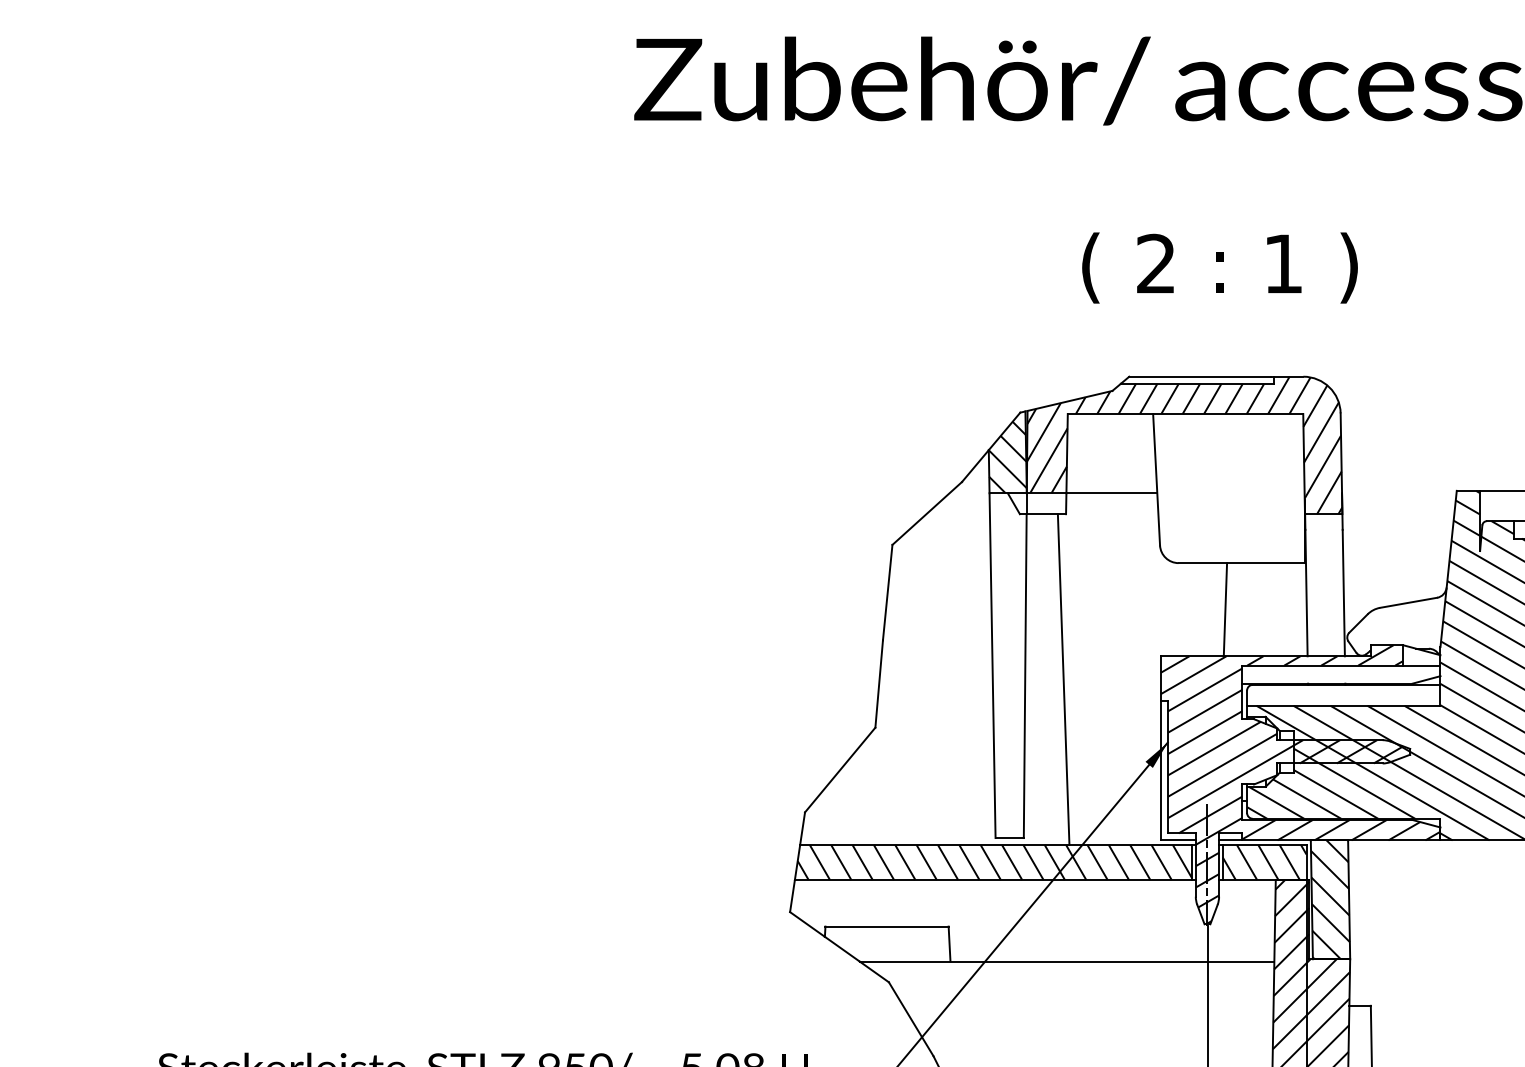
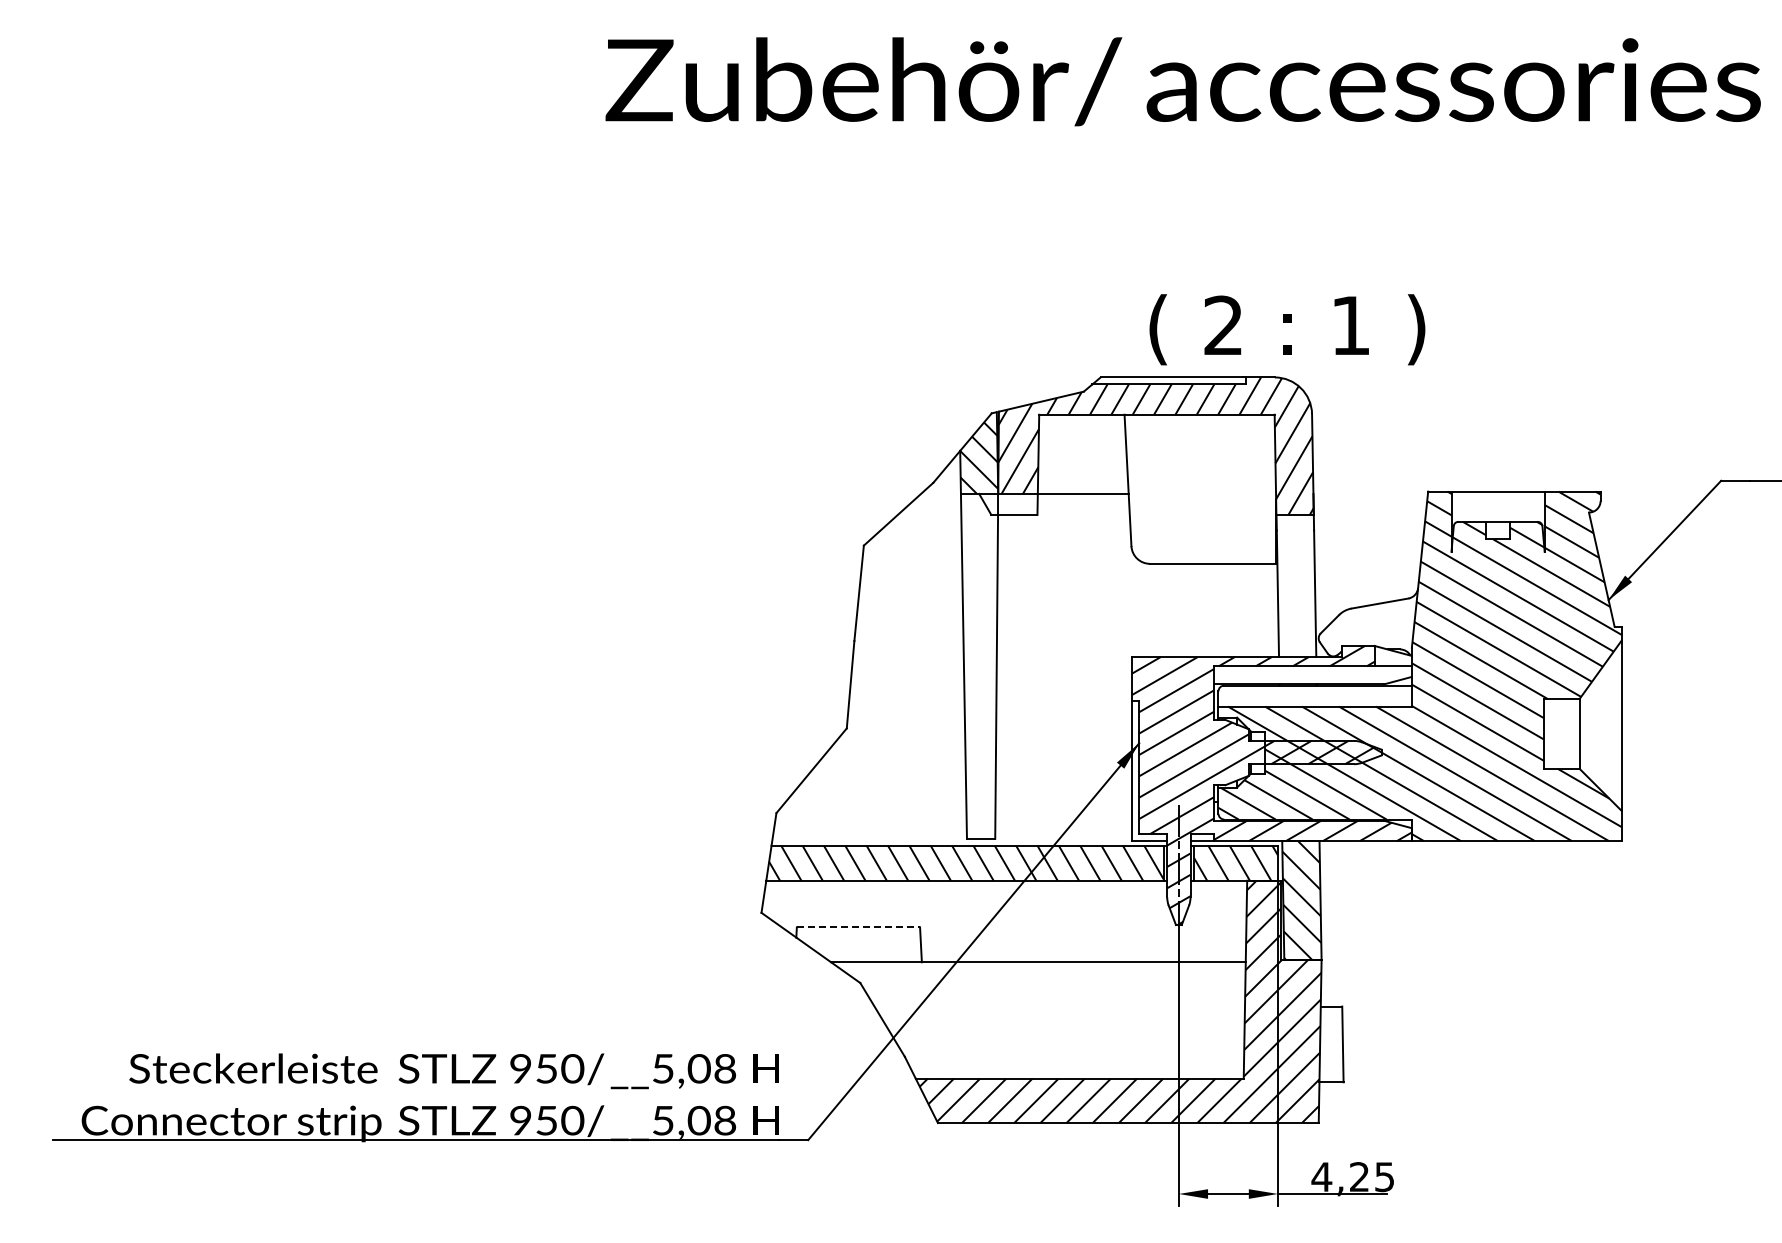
text: (1220, 267) -> (1287, 329), moved
line: (1225, 609) -> (1196, 610), removed
line: (1063, 678) -> (1034, 679), removed
line: (887, 926) -> (858, 927), solid -> dashed

